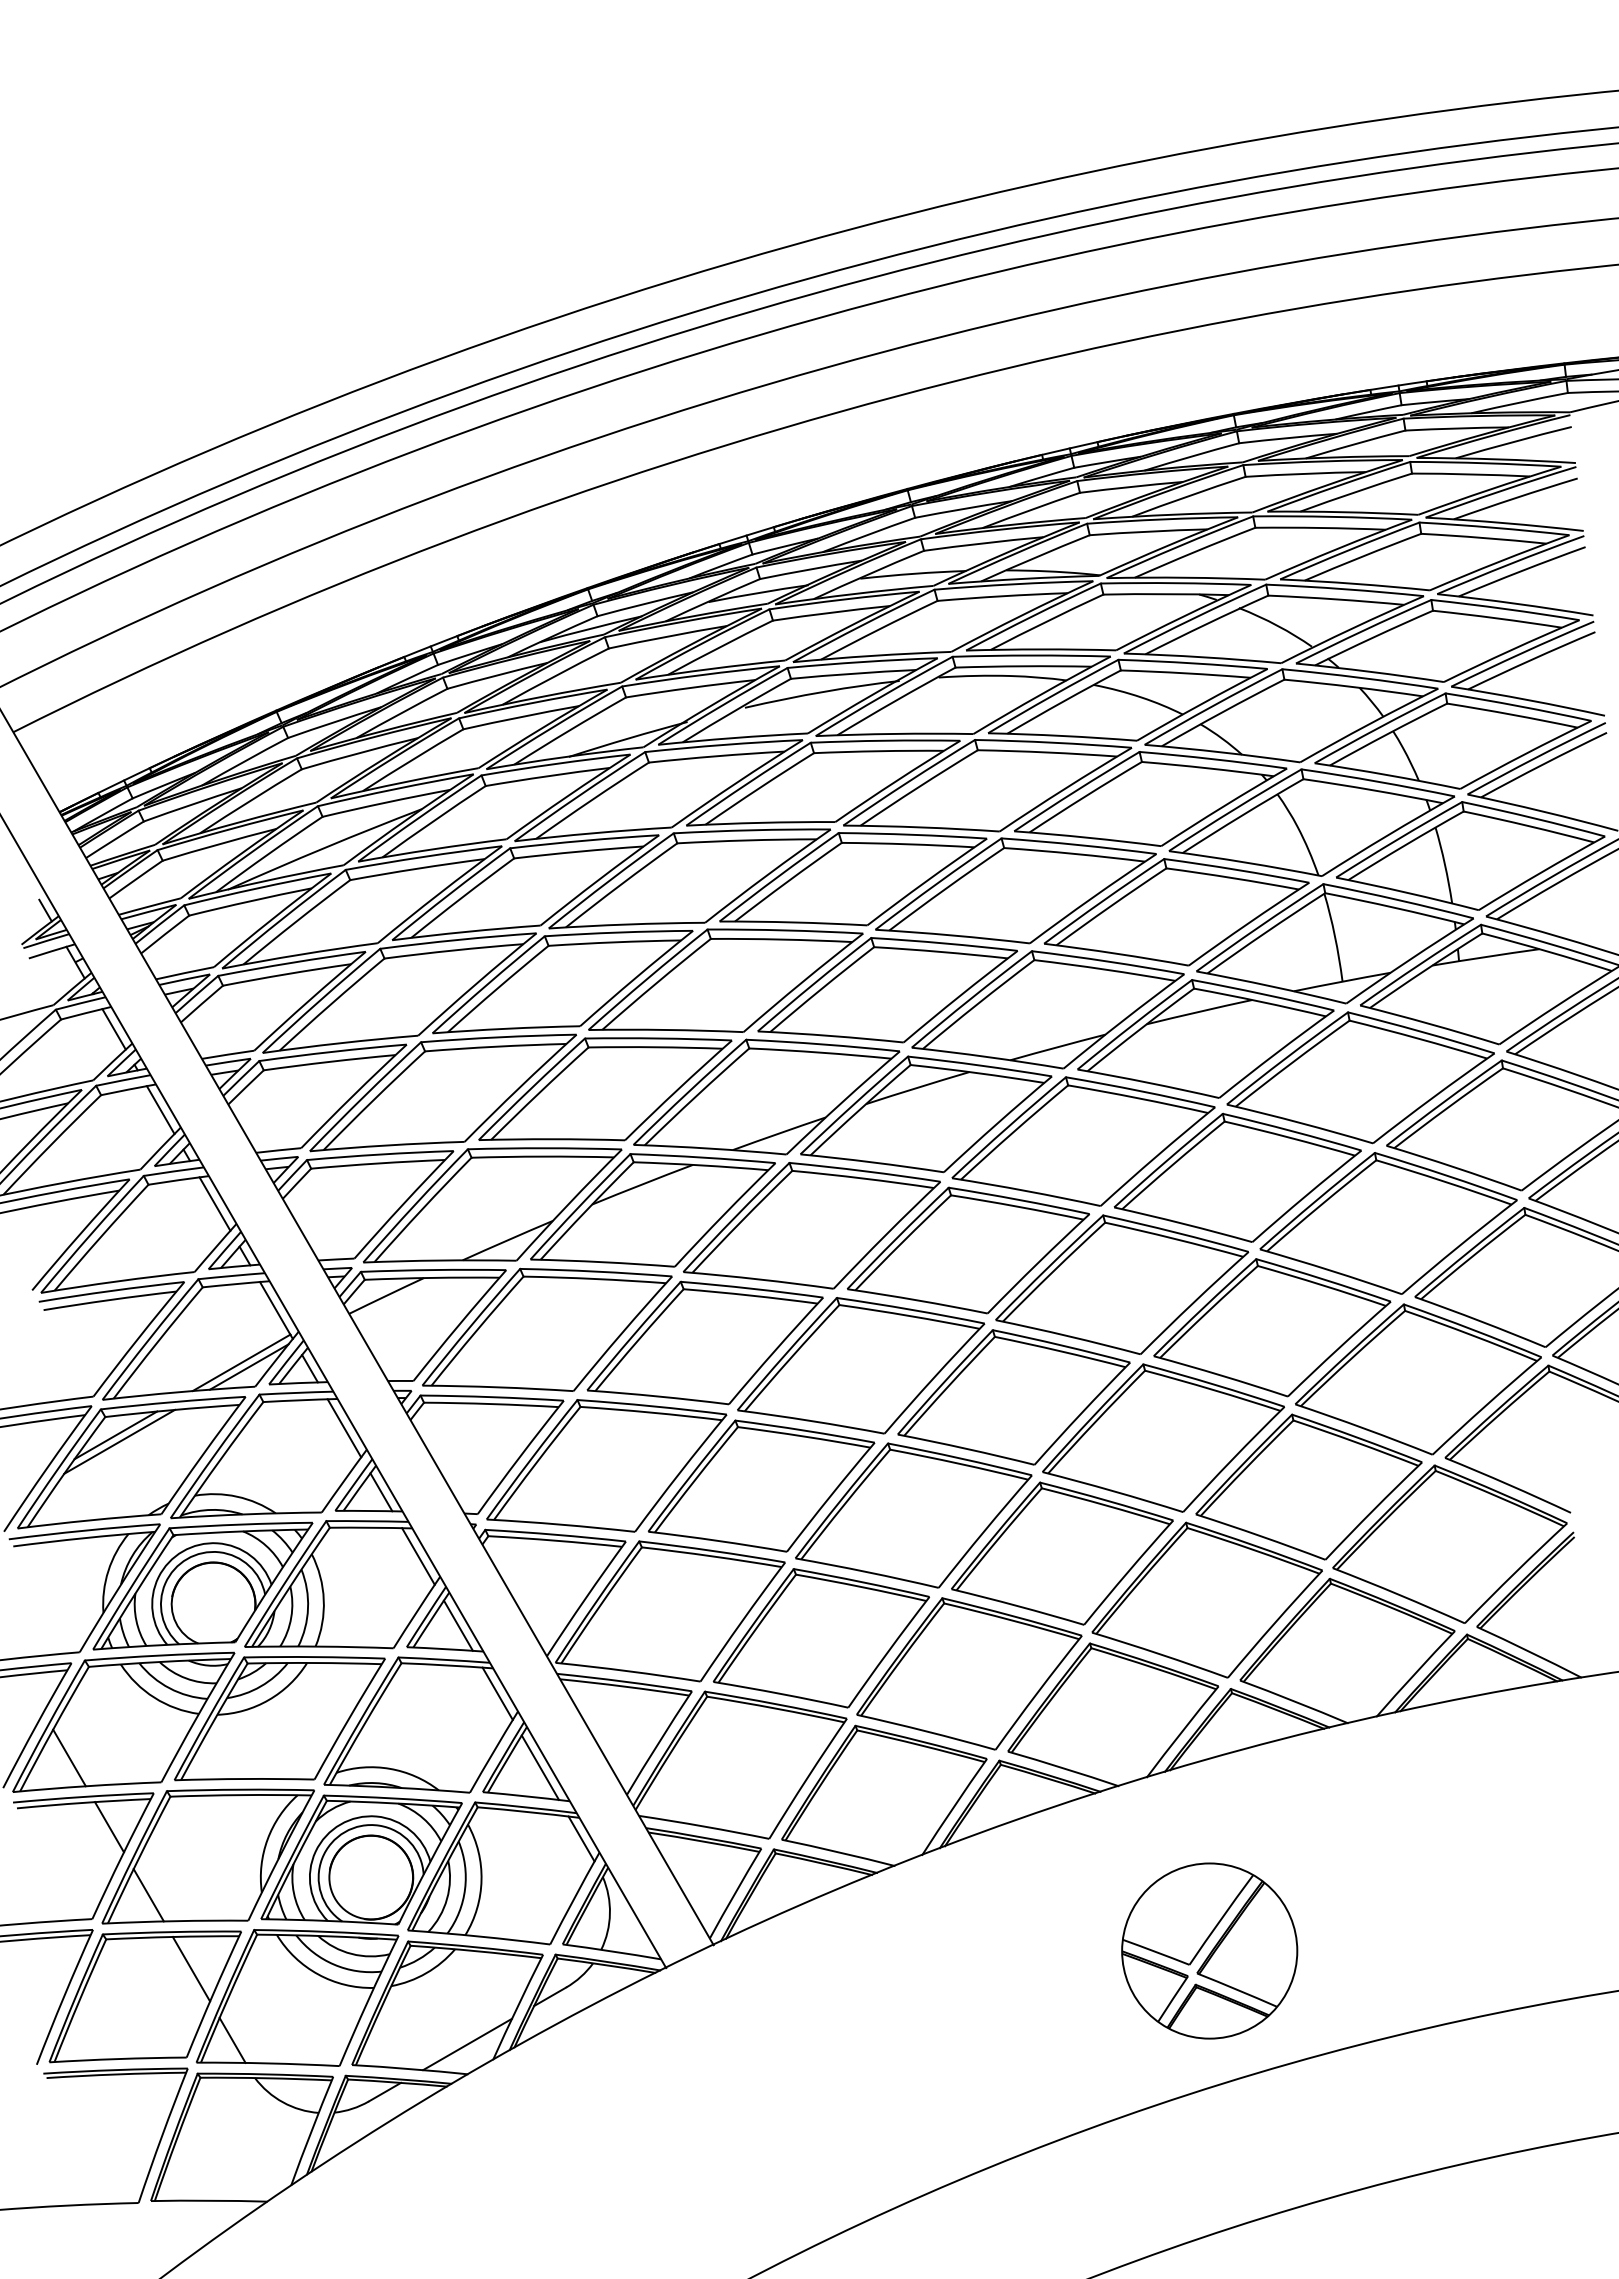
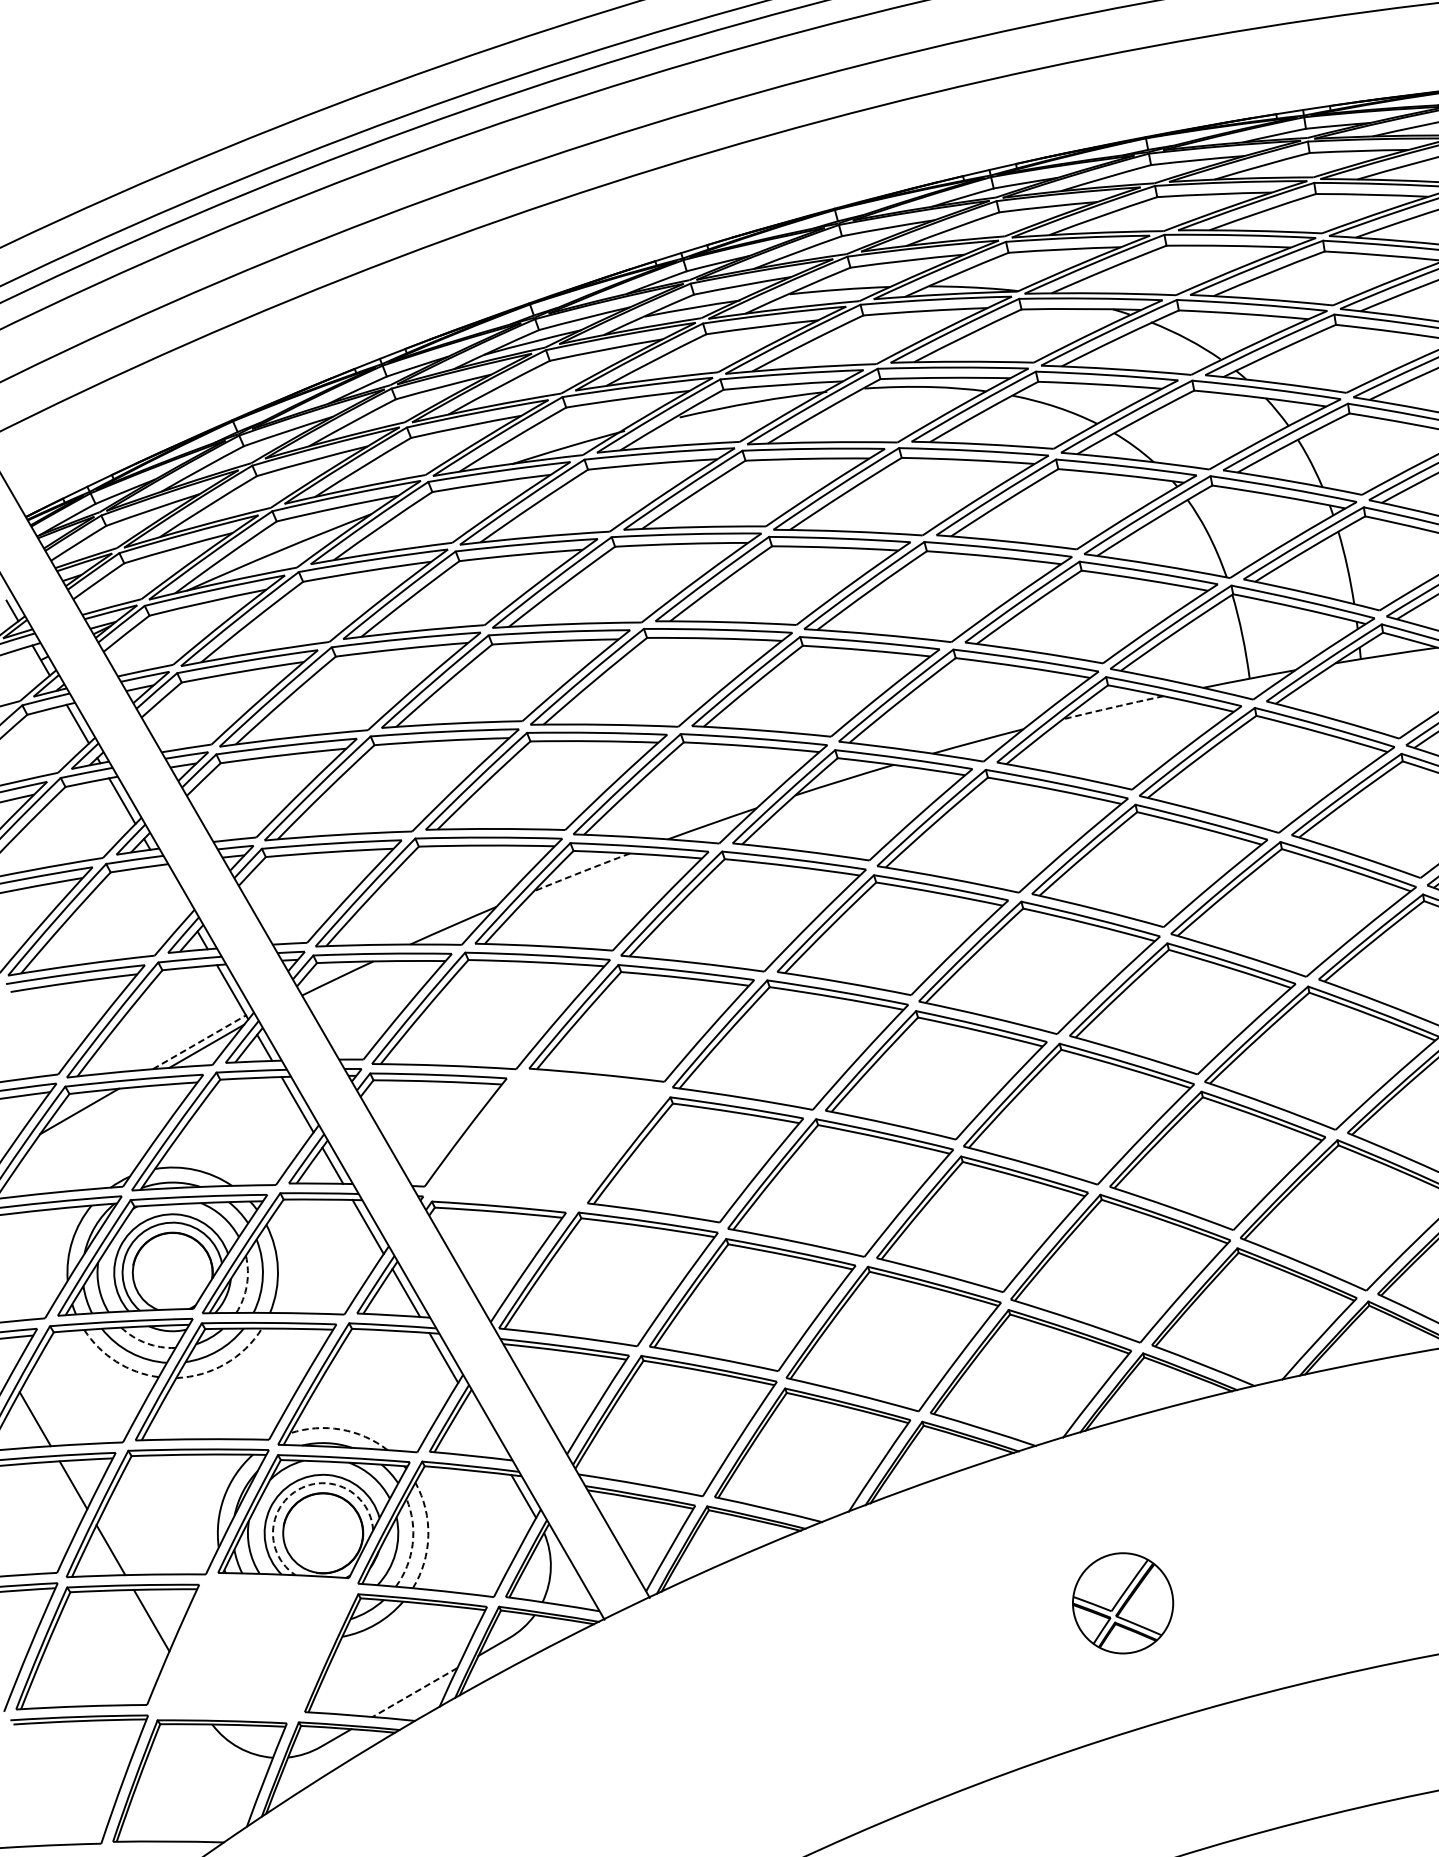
arc: (1199, 1011) -> (1113, 707), solid -> dashed
arc: (642, 1184) -> (581, 872), solid -> dashed
line: (214, 1203) -> (173, 890), removed
line: (242, 1362) -> (200, 1041), solid -> dashed
line: (119, 1441) -> (83, 1117), removed
part: (606, 1465) -> (547, 1140), removed
arc: (291, 1617) -> (247, 1285), solid -> dashed
arc: (185, 1678) -> (145, 1343), solid -> dashed
arc: (154, 1697) -> (116, 1361), solid -> dashed
arc: (268, 1700) -> (225, 1364), solid -> dashed
line: (540, 1767) -> (484, 1428), removed
arc: (389, 1768) -> (340, 1429), solid -> dashed
arc: (344, 1832) -> (297, 1490), solid -> dashed
arc: (481, 1880) -> (428, 1536), solid -> dashed
arc: (465, 1889) -> (413, 1544), solid -> dashed
part: (1209, 1950) -> (1122, 1602), size x0.6
part: (297, 1997) -> (252, 1647), removed
line: (467, 2044) -> (414, 1692), solid -> dashed

